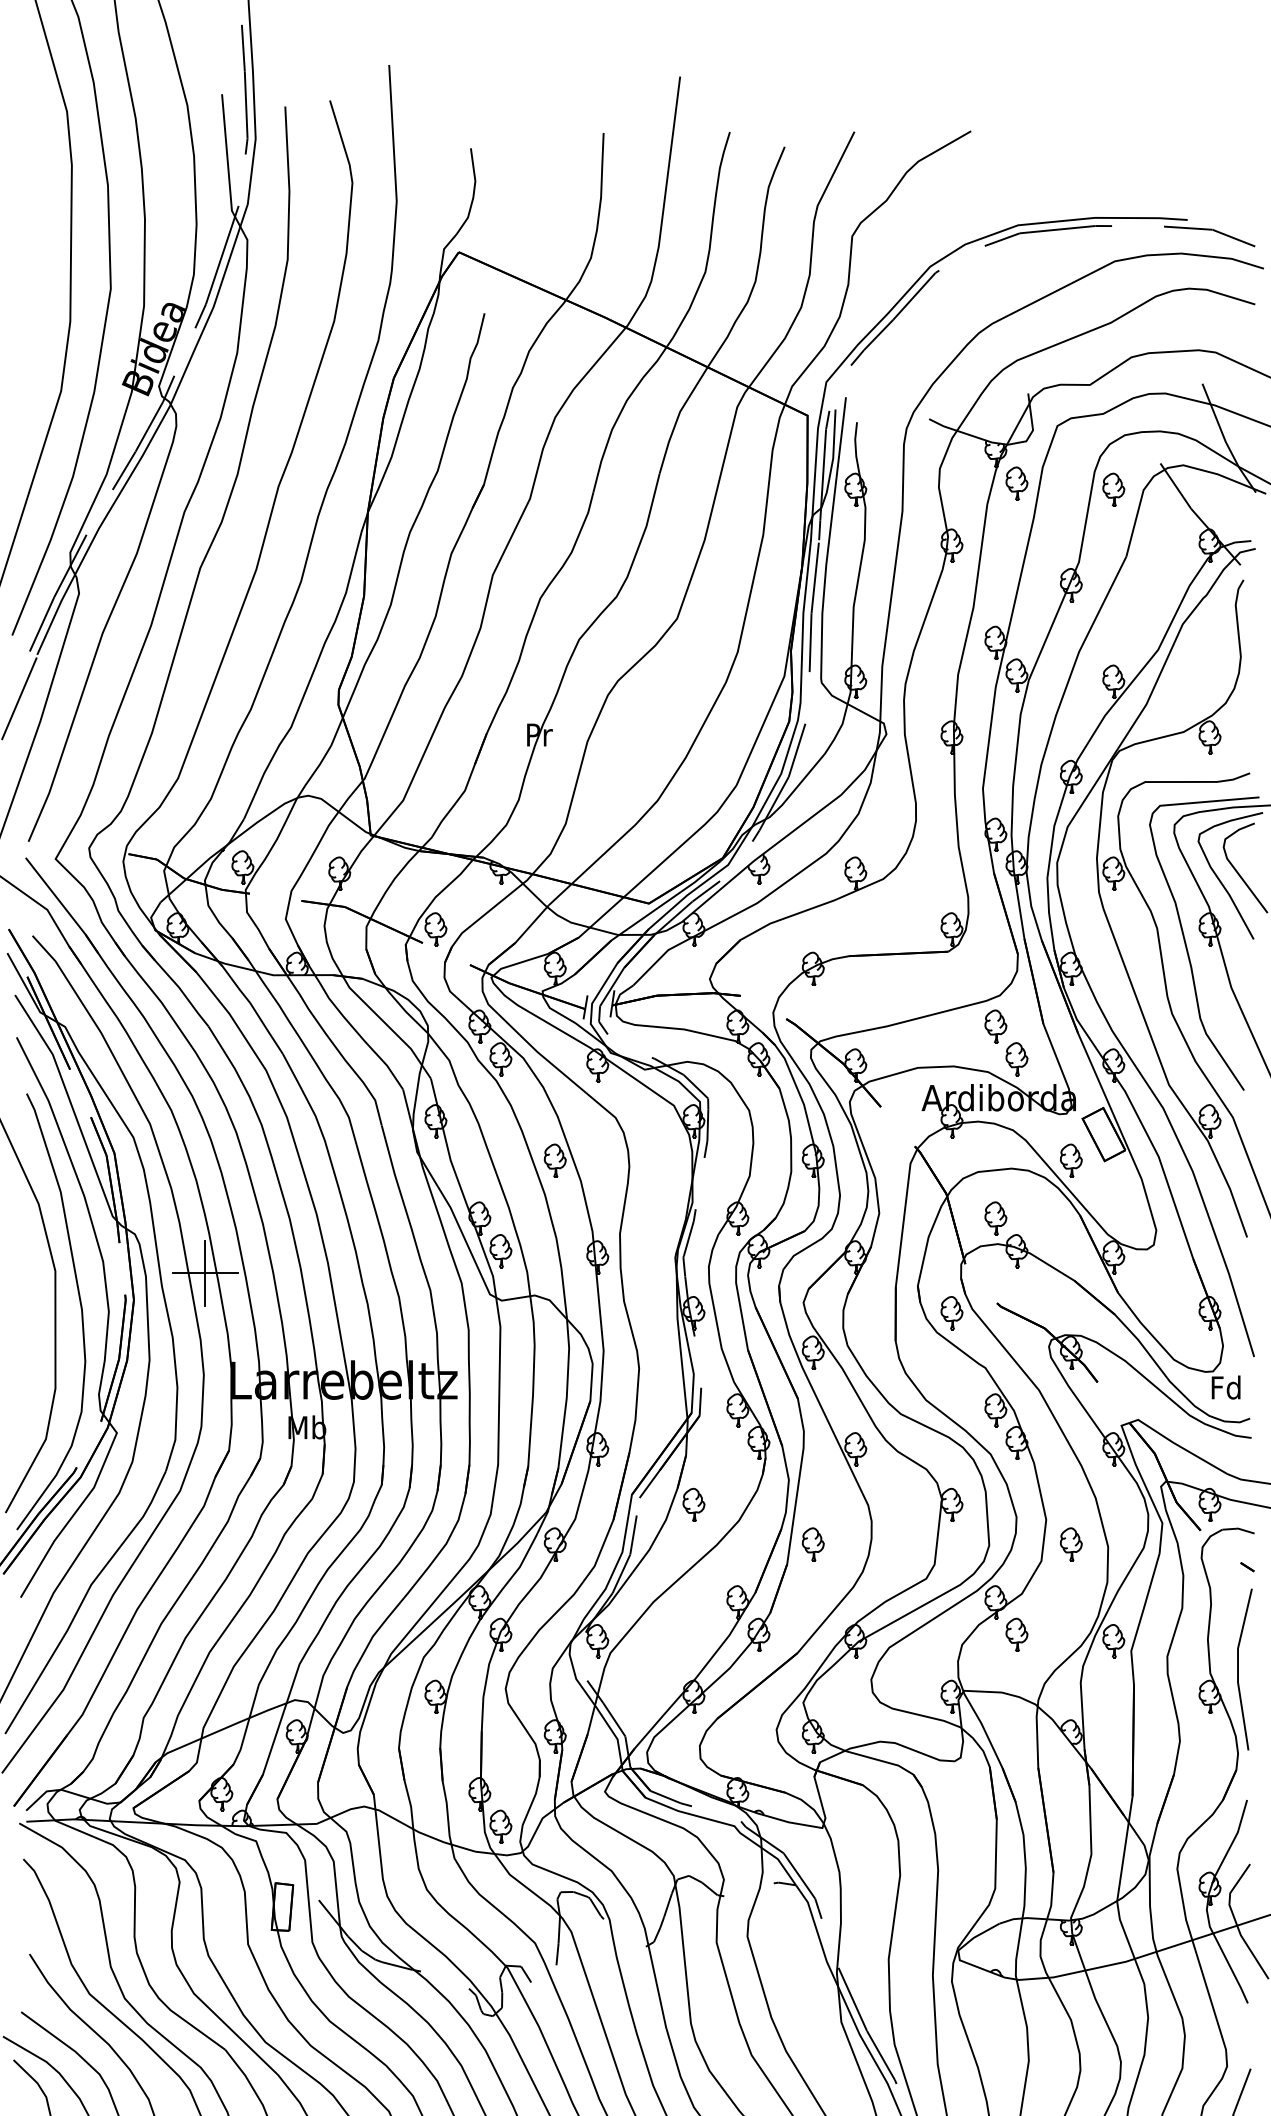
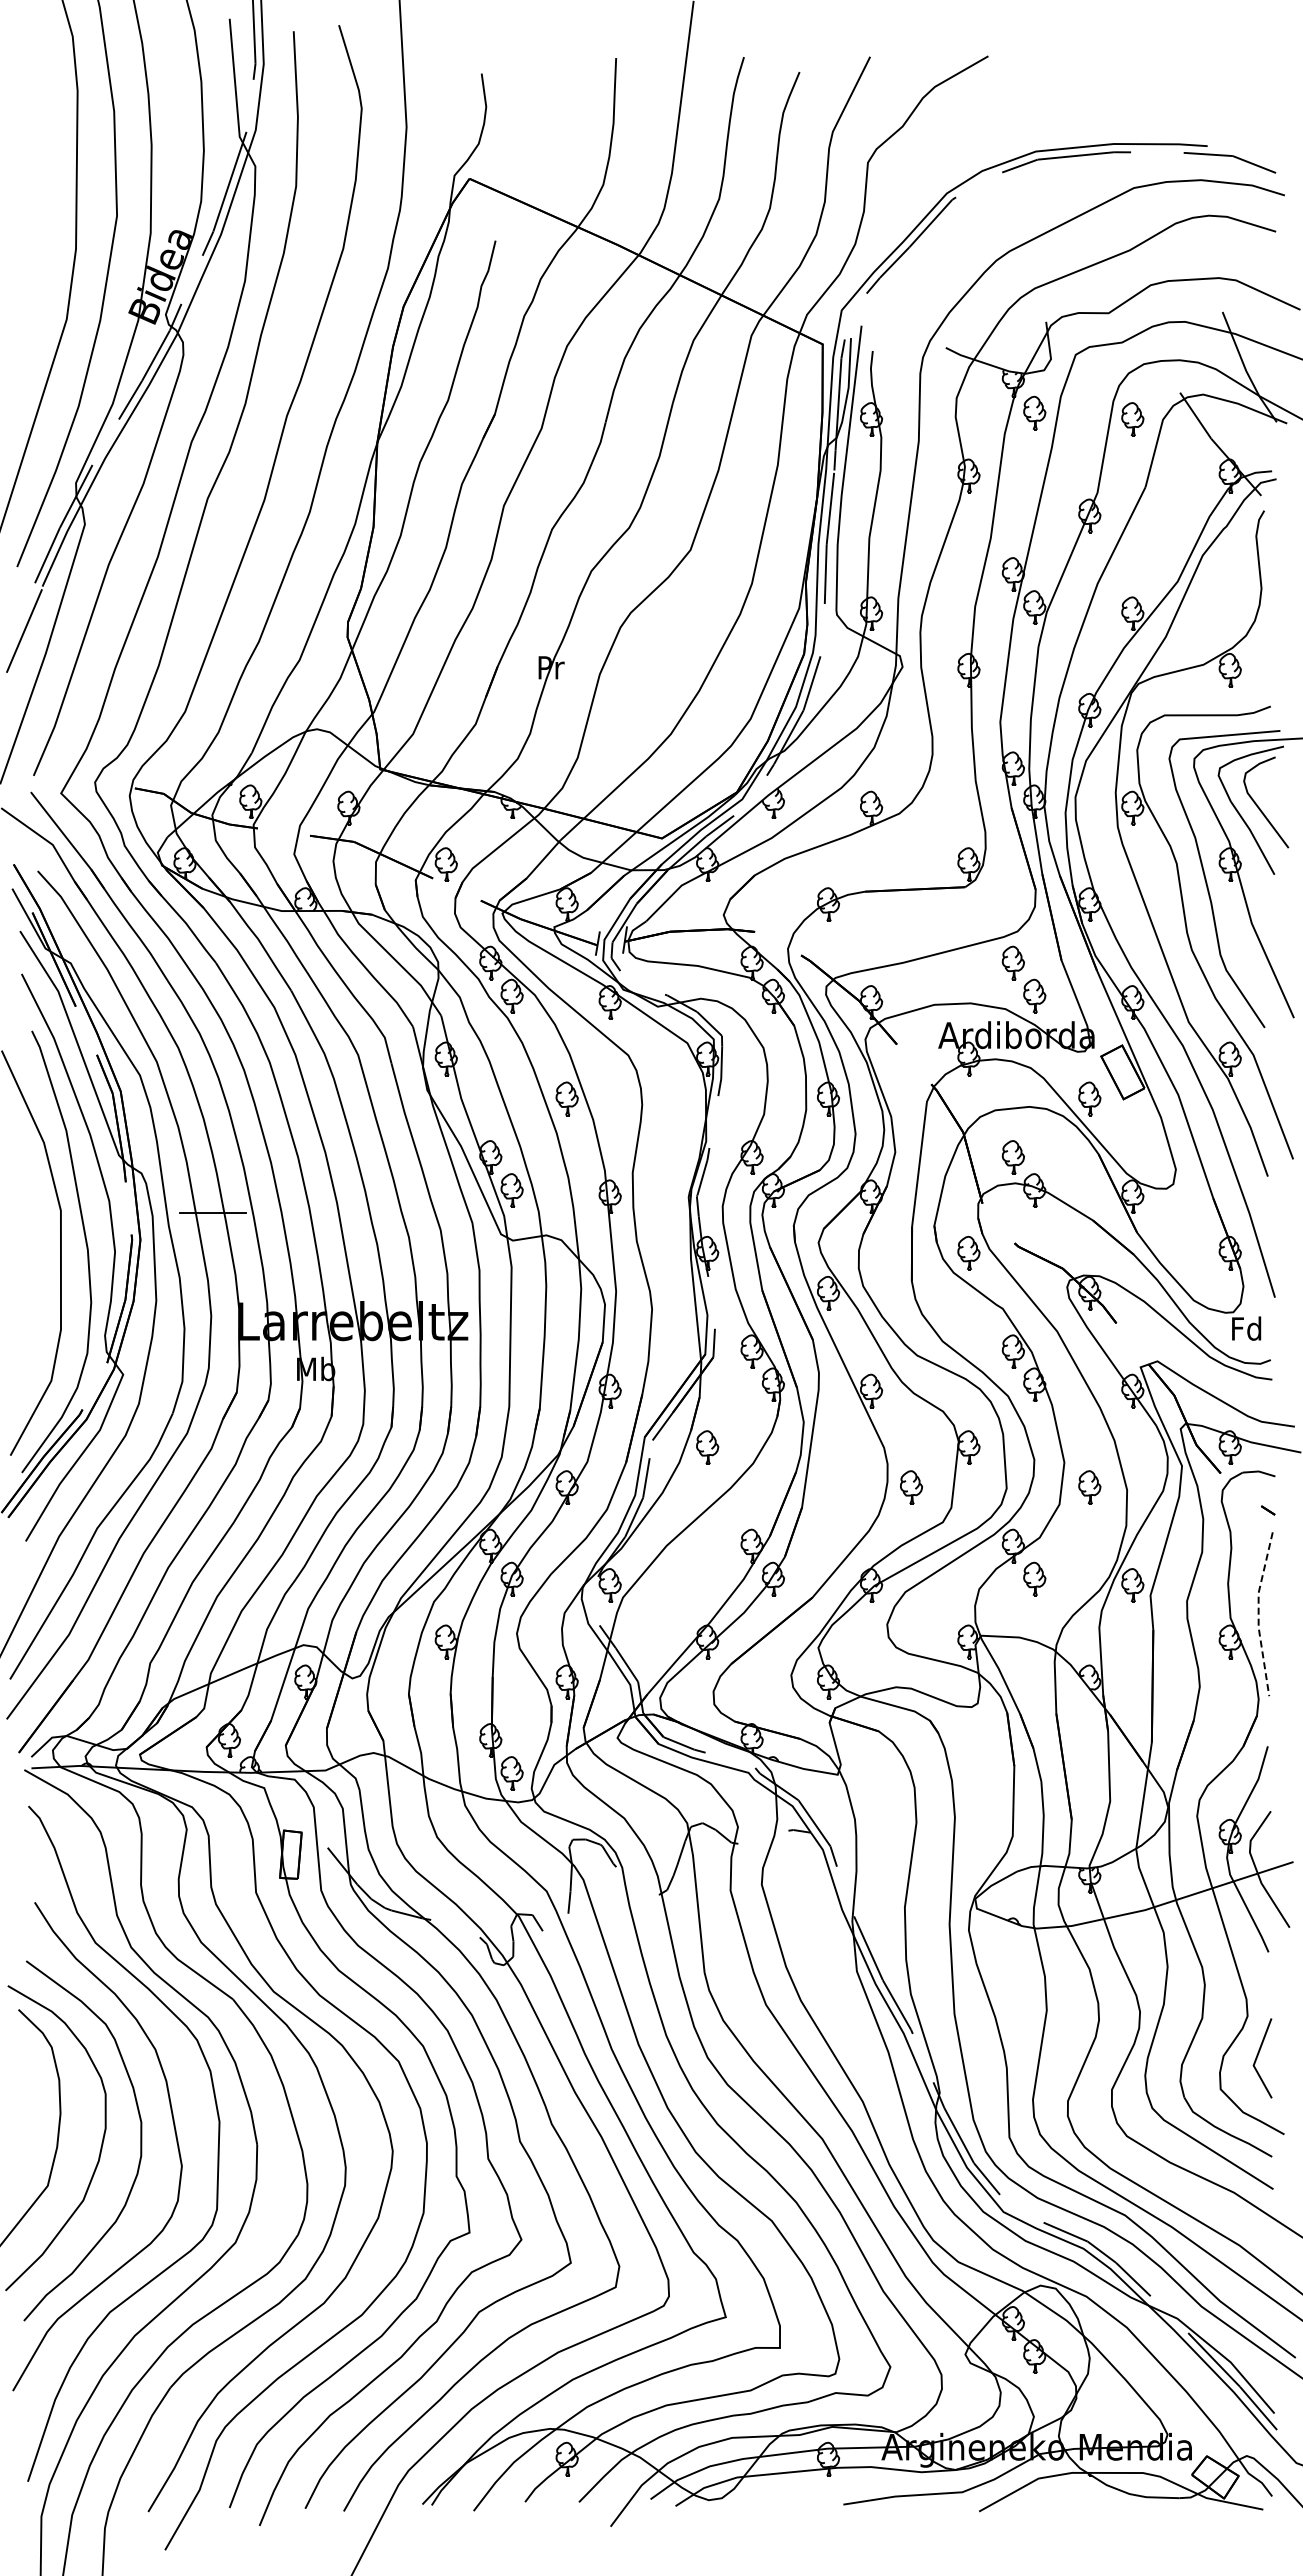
line: (205, 1272) -> (212, 1212), removed
part: (813, 1544) -> (911, 1487), moved
line: (1237, 1668) -> (1258, 1613), solid -> dashed

